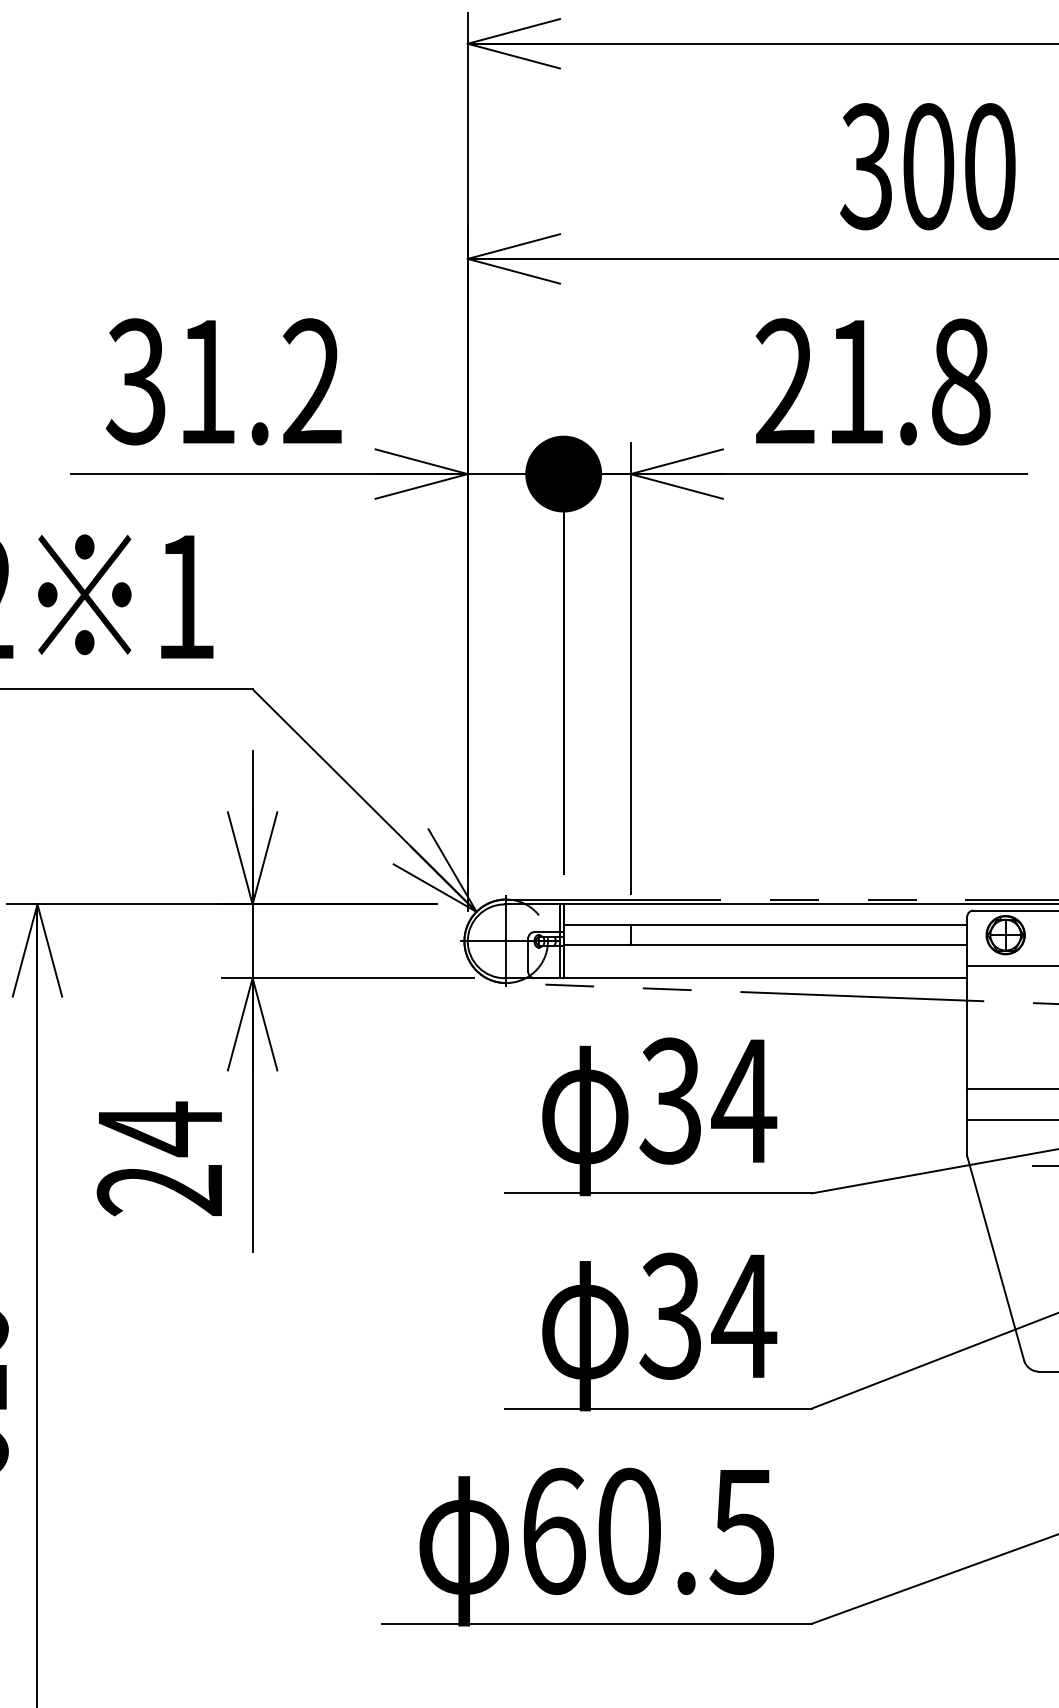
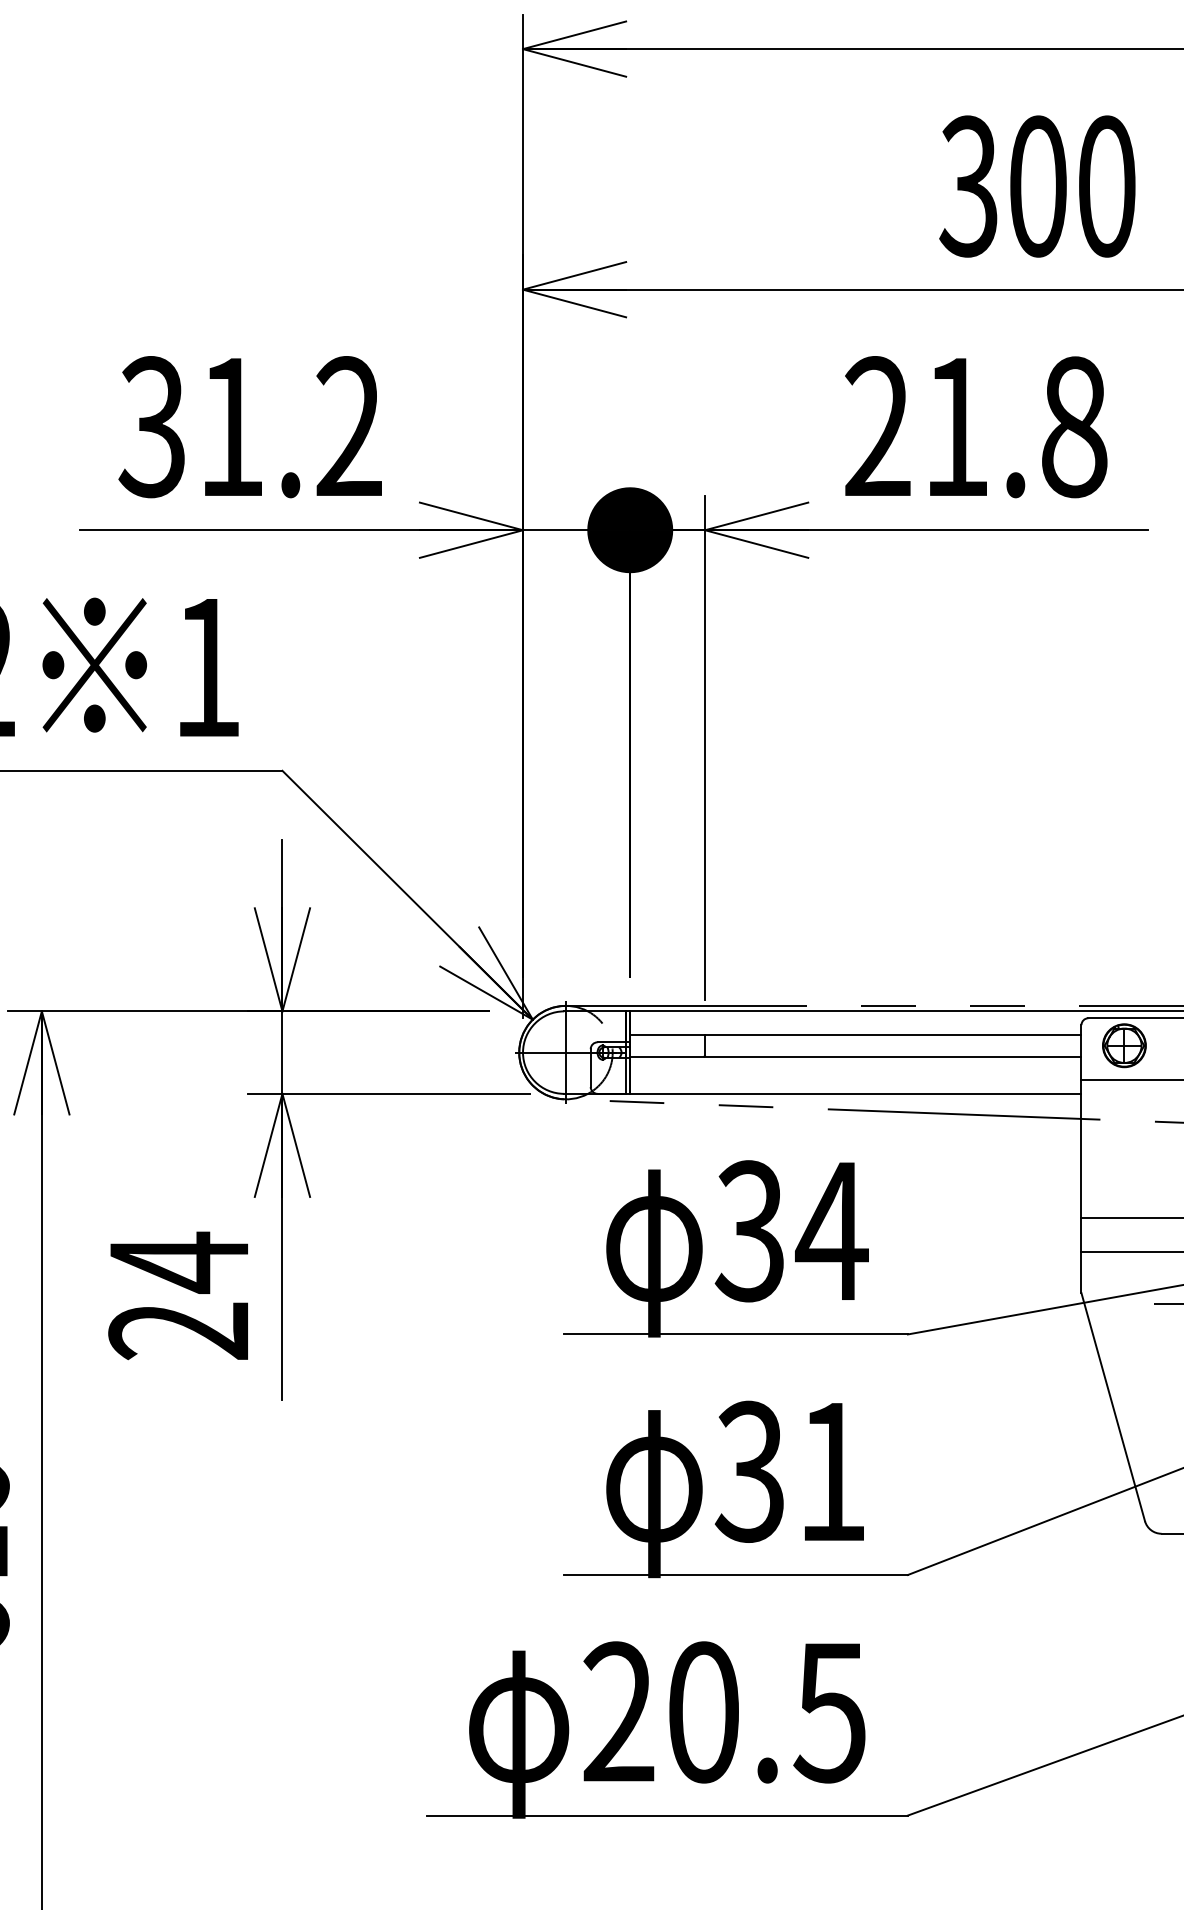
text: (743, 1315) -> (831, 1471), 34 -> 31
text: (554, 1531) -> (619, 1712), 60.5 -> 20.5

